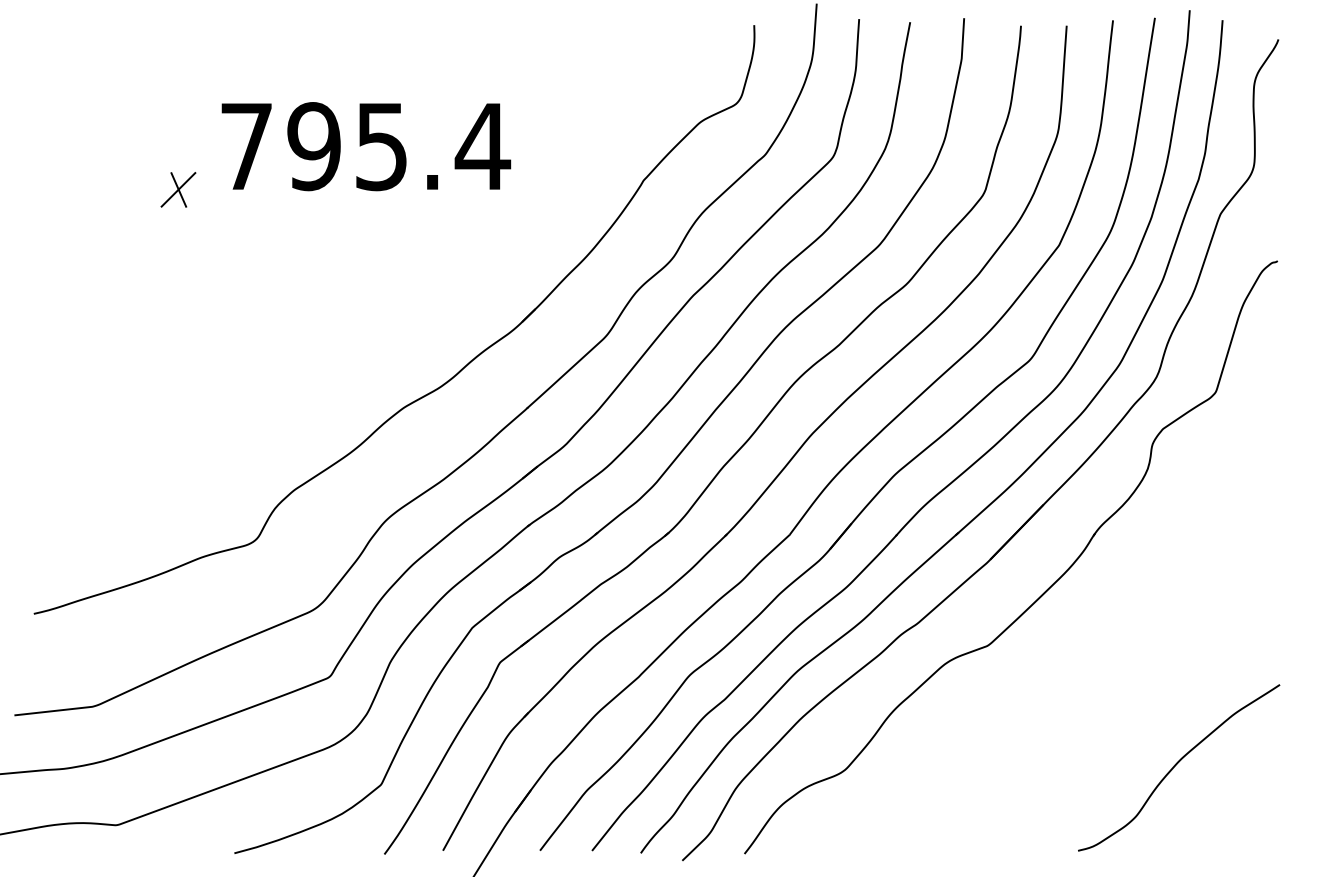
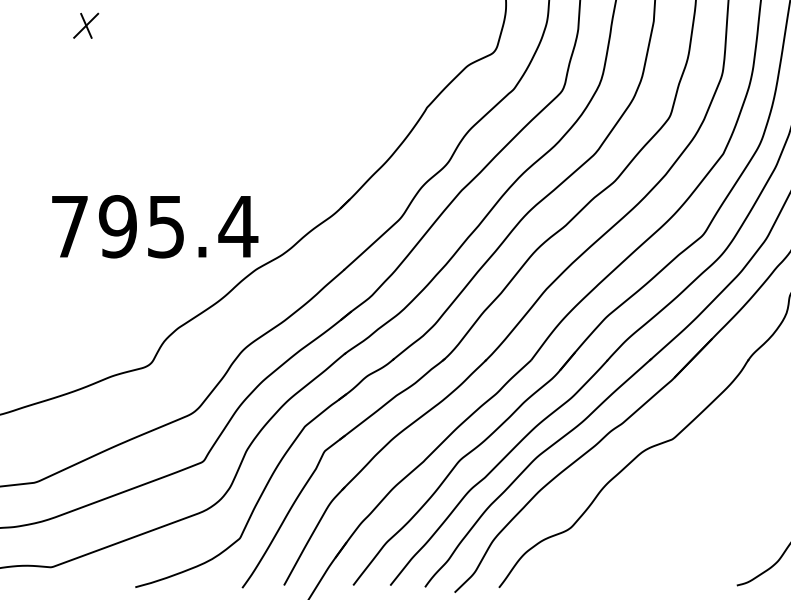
text: (366, 146) -> (155, 226), moved
part: (178, 189) -> (86, 25), moved

